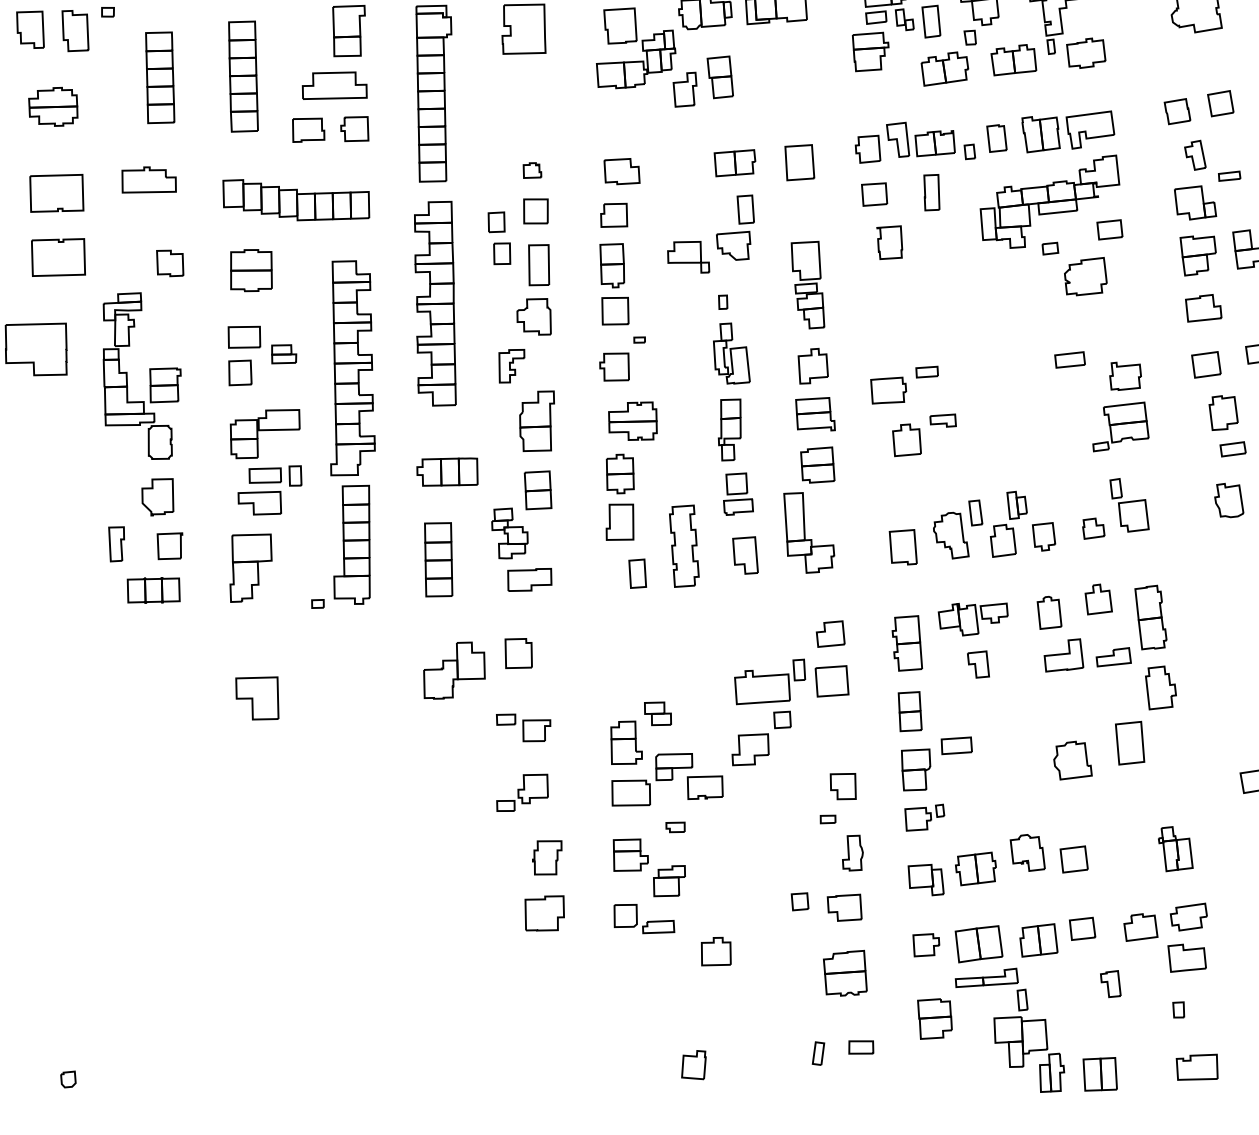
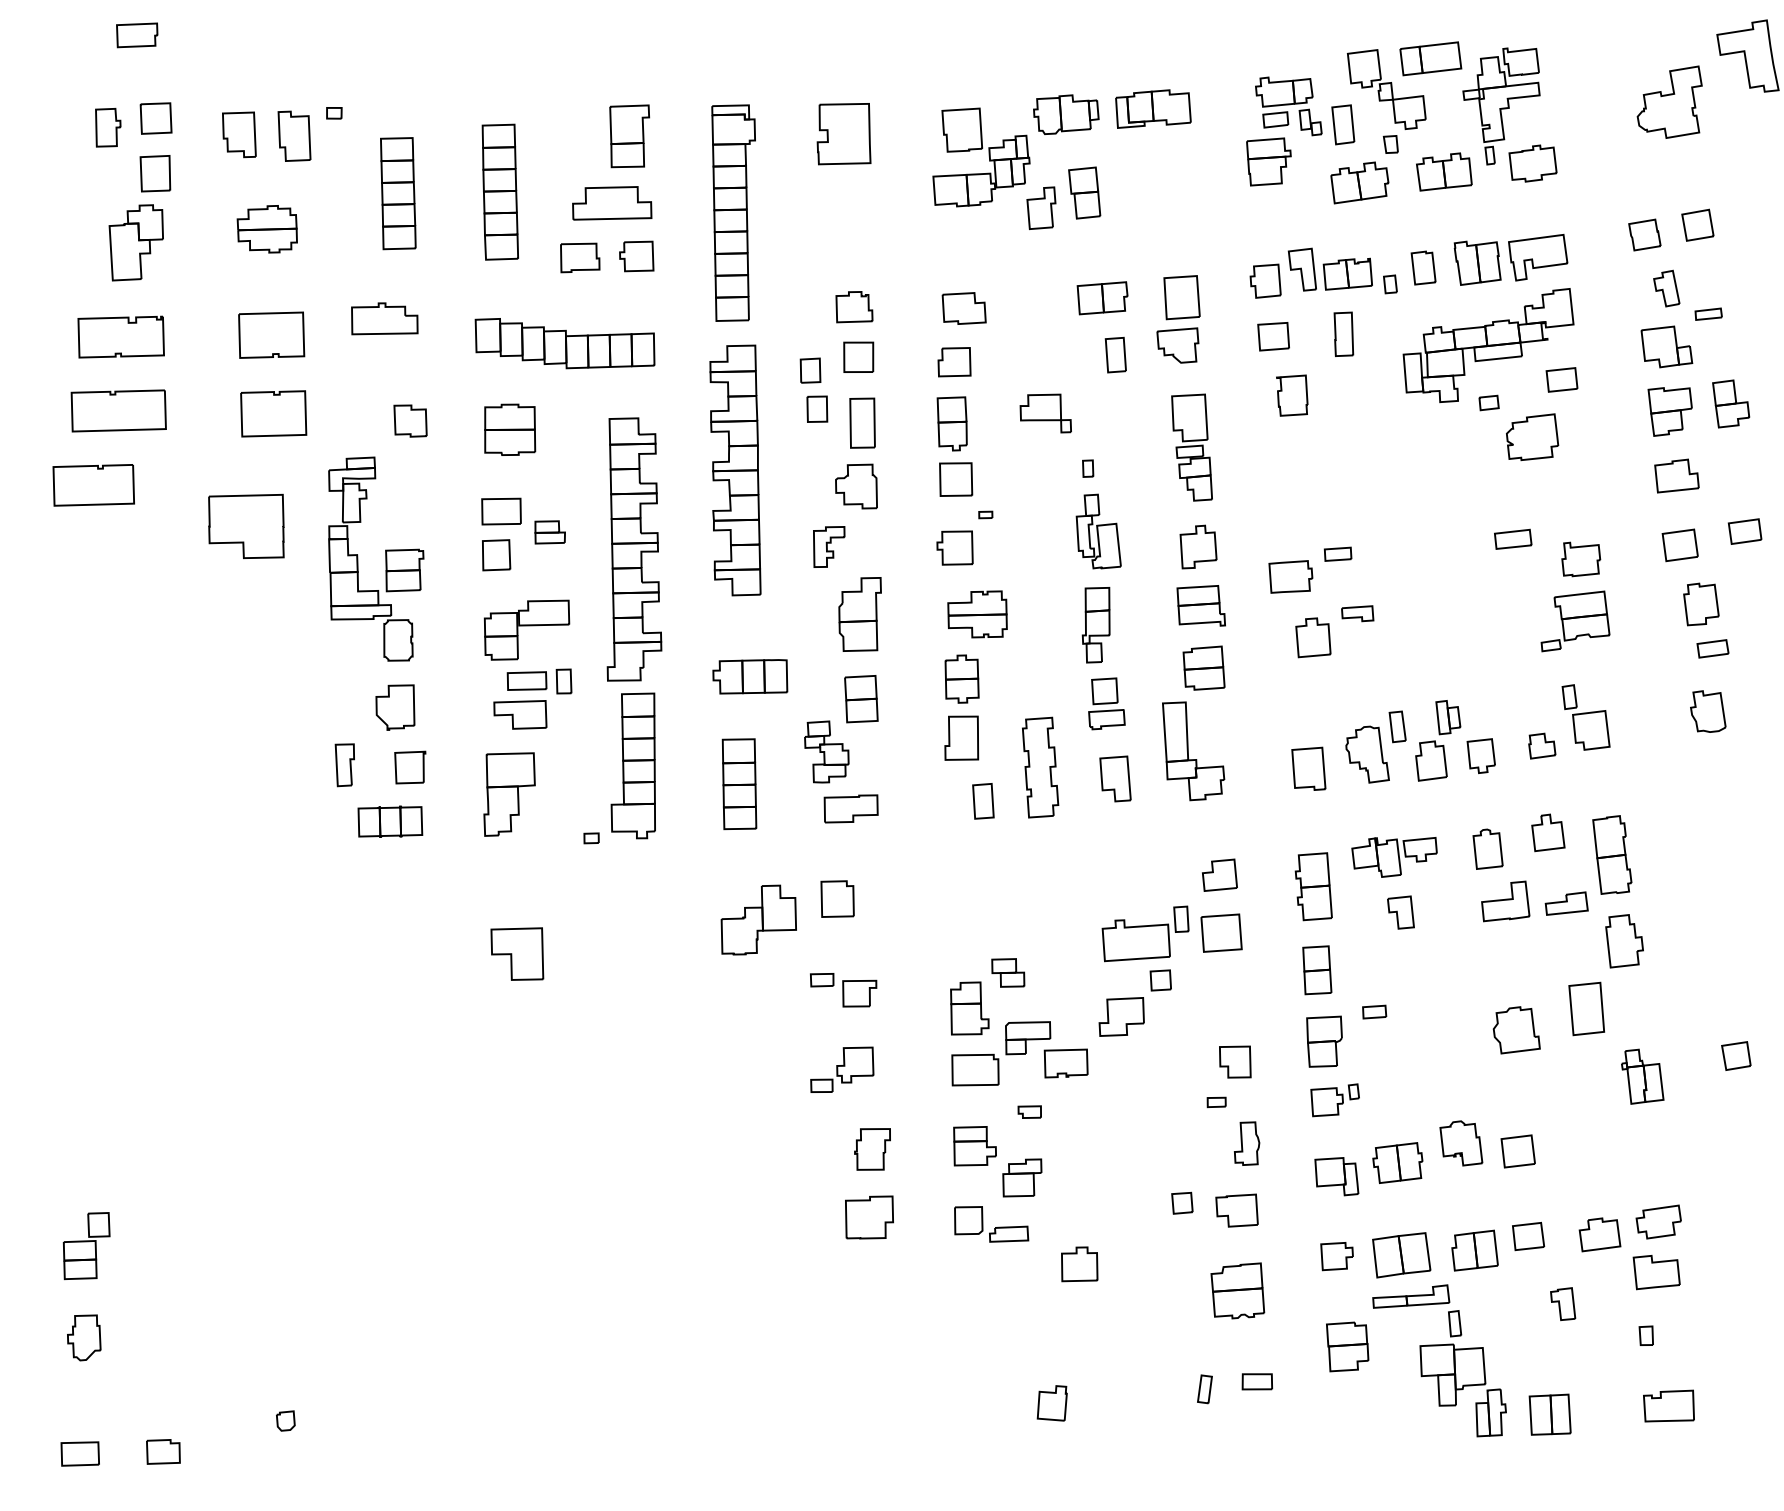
part: (532, 170) -> (854, 307), size x1.67
part: (733, 245) -> (1177, 345), moved
part: (956, 745) -> (1374, 1011), size x0.62
part: (1175, 848) -> (1642, 1076), moved

